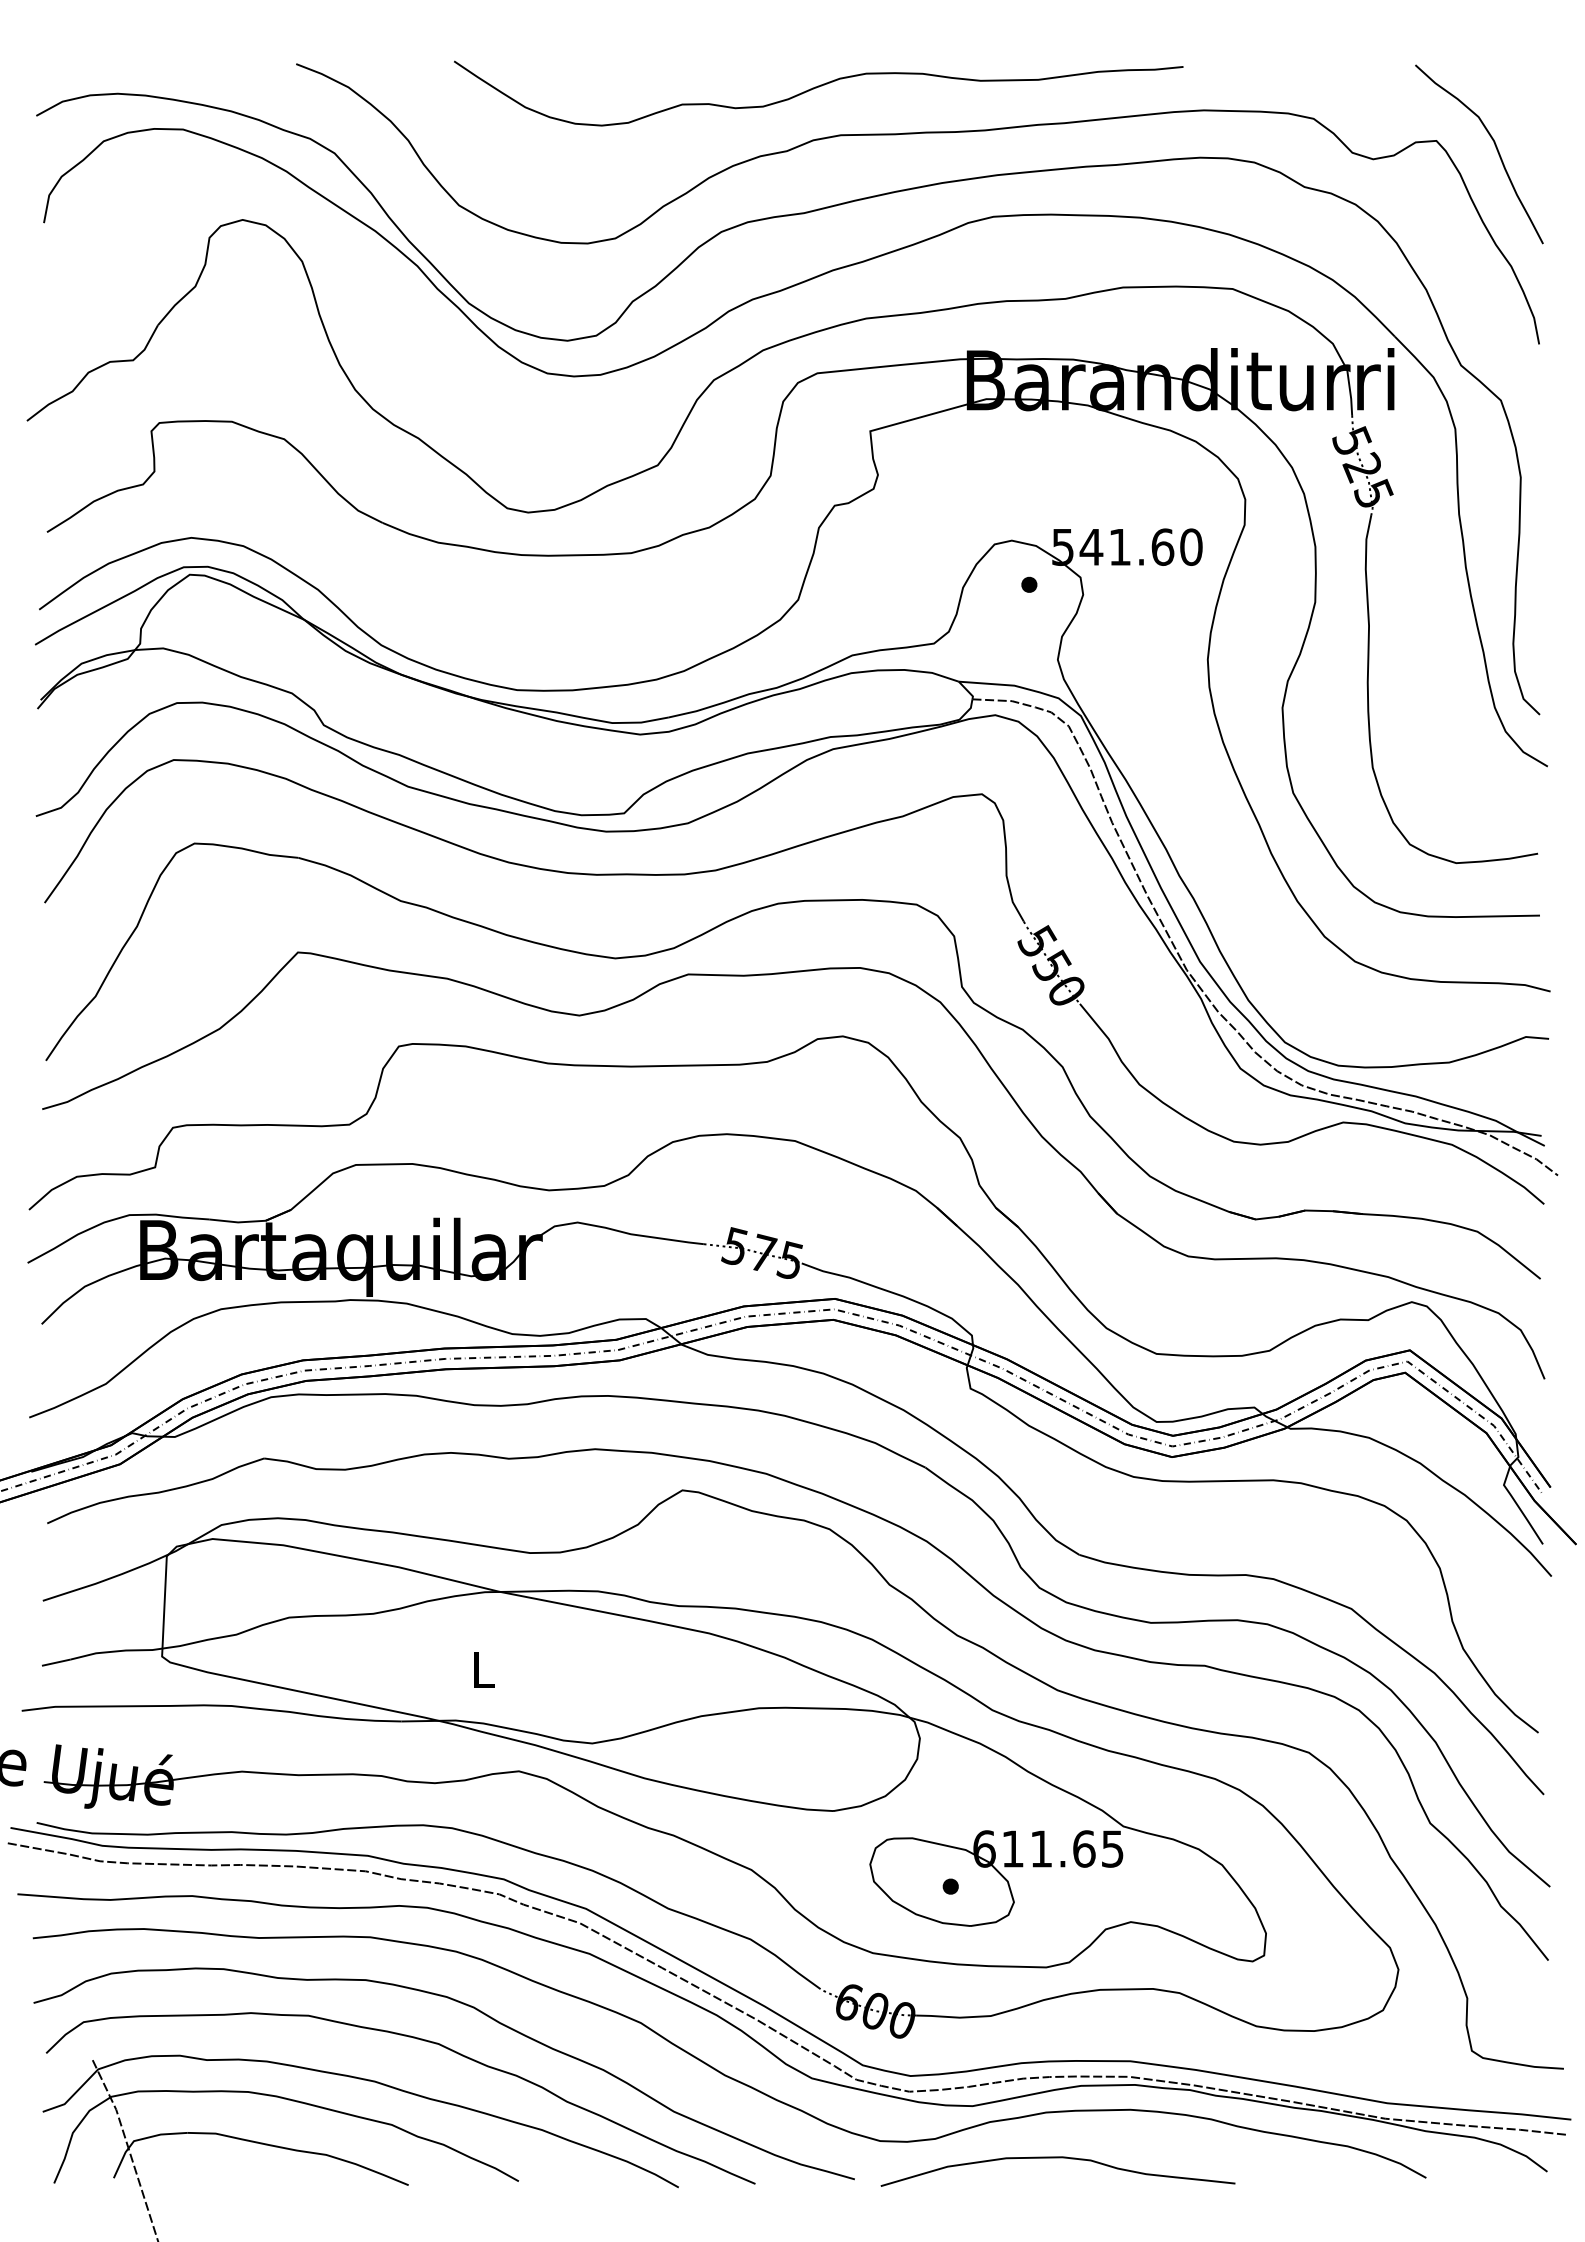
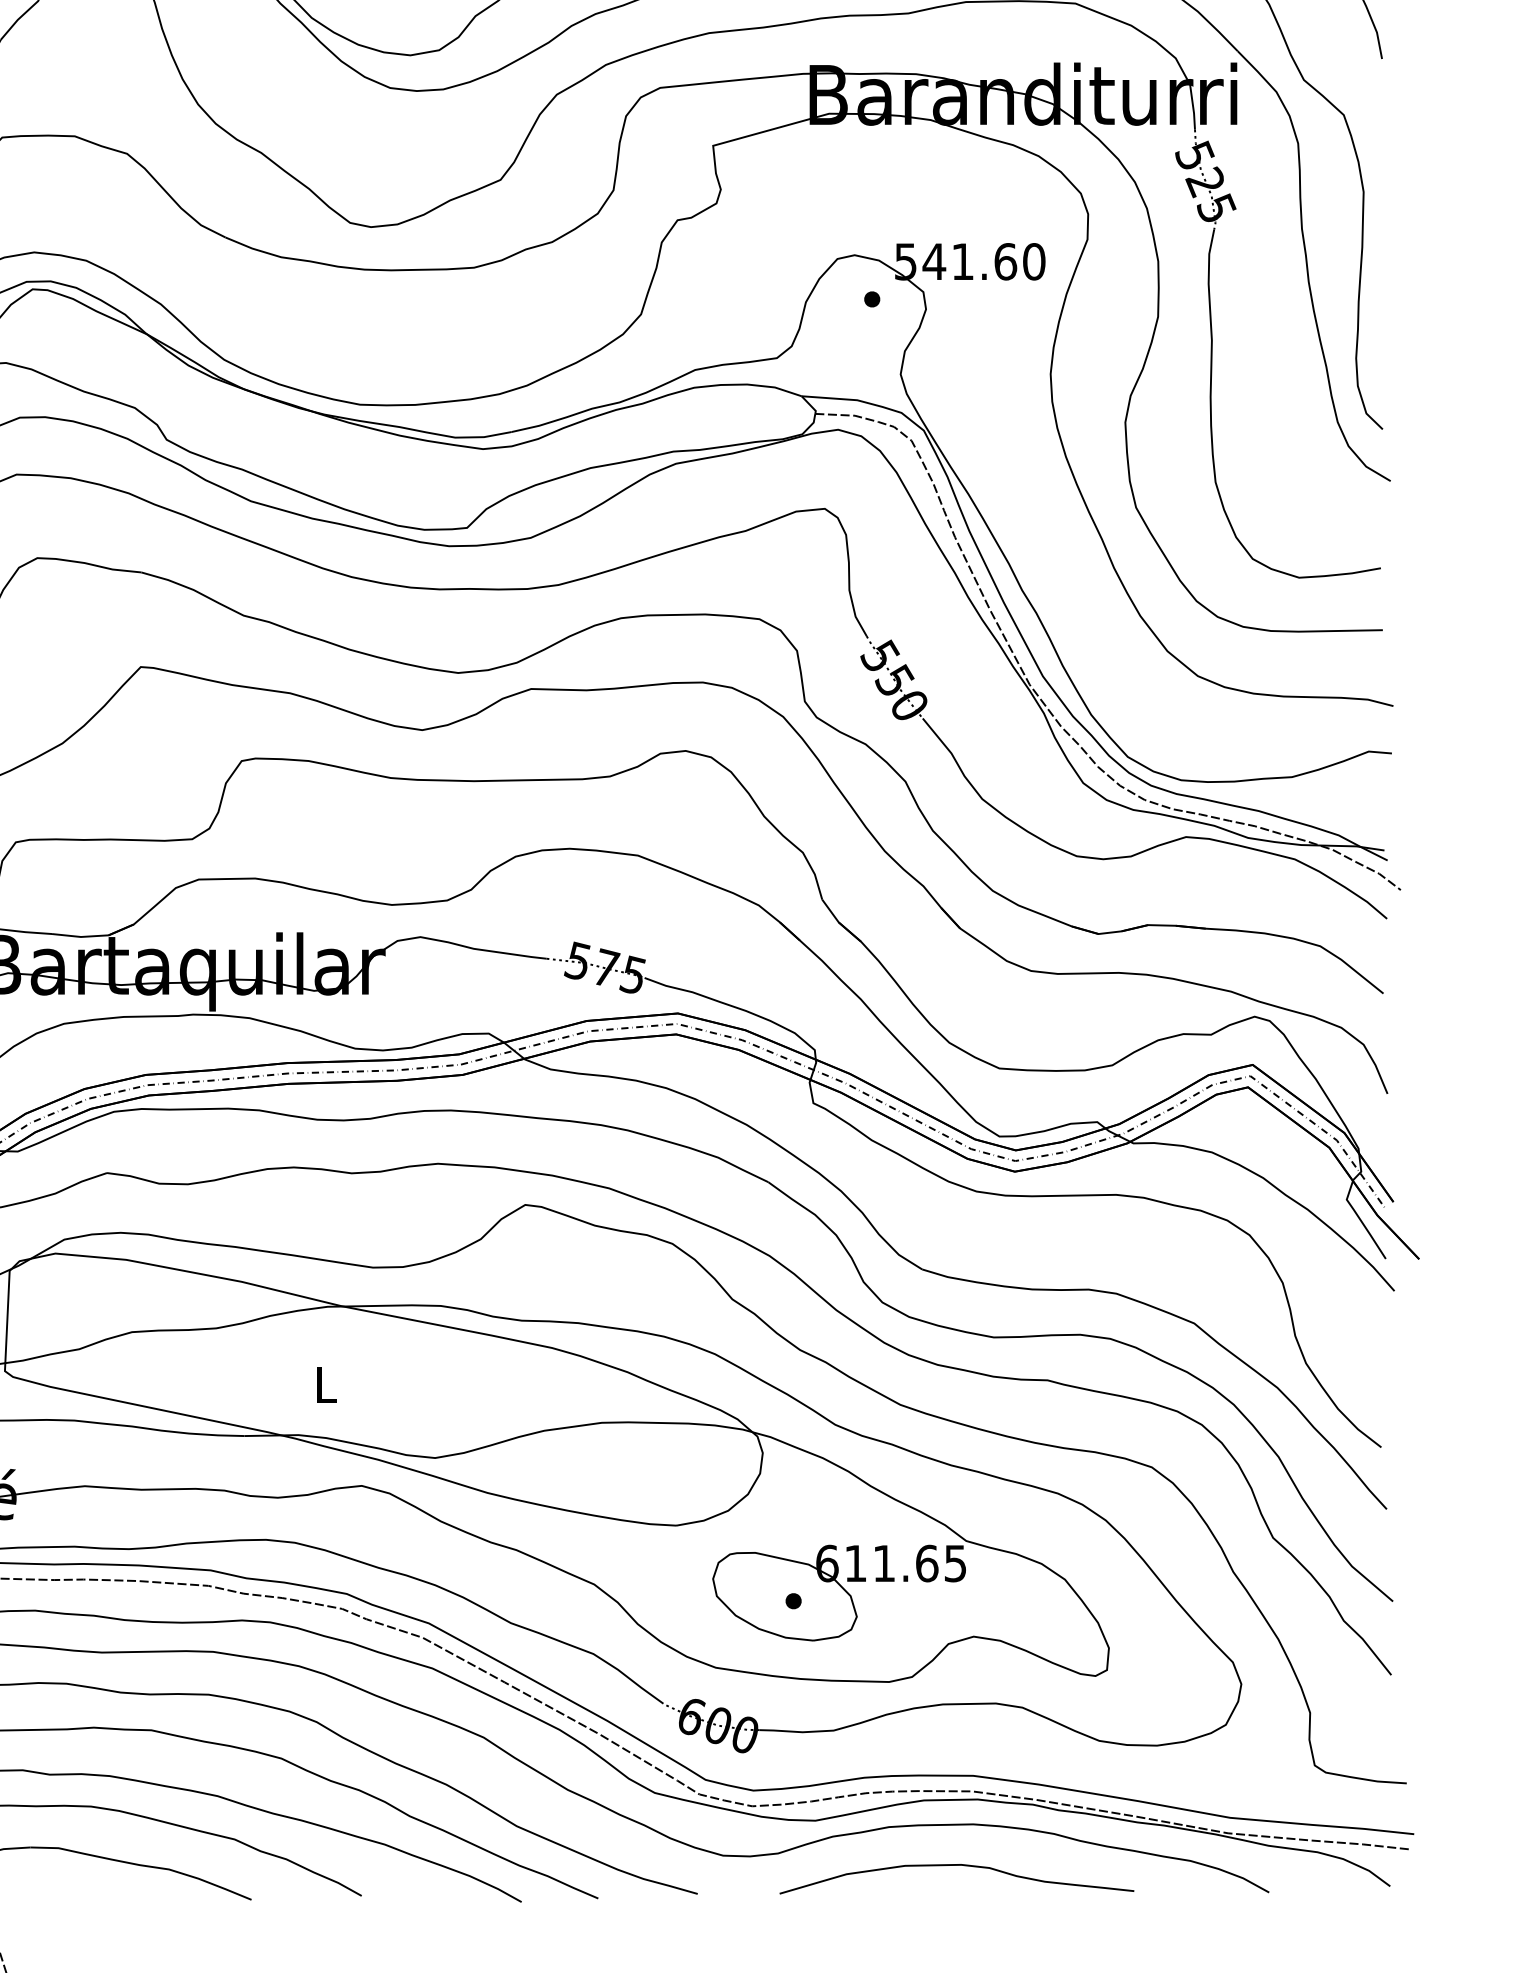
curve: (1057, 2158) -> (956, 1866), moved

